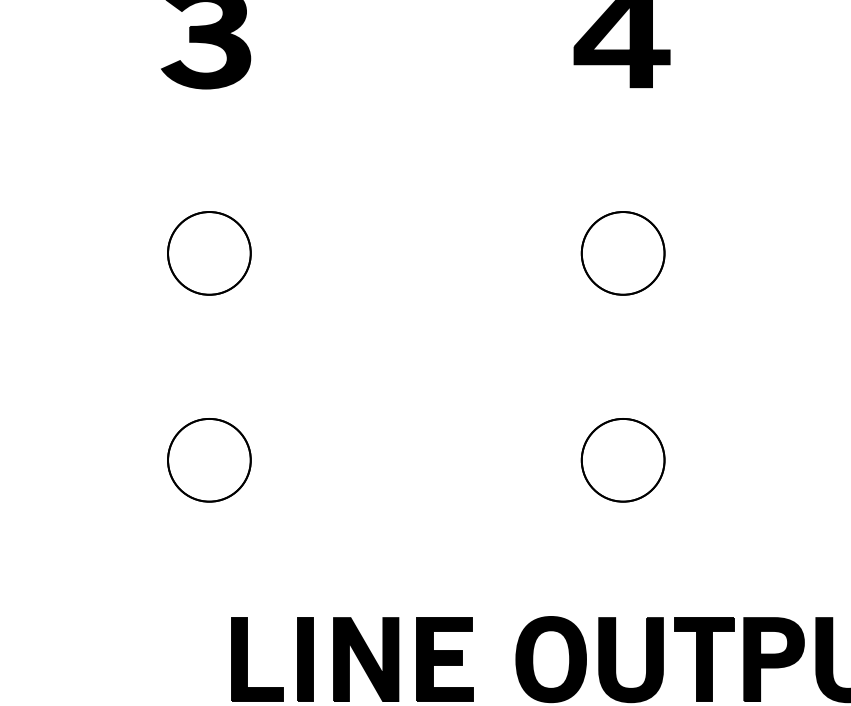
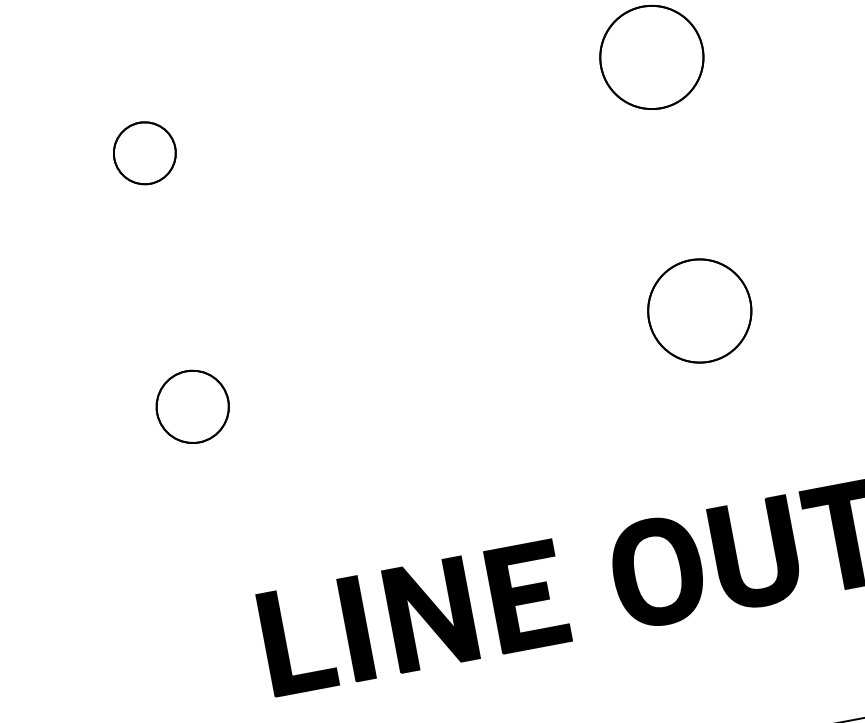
part: (209, 253) -> (144, 153), size x0.6
part: (209, 460) -> (192, 407), size x0.7

